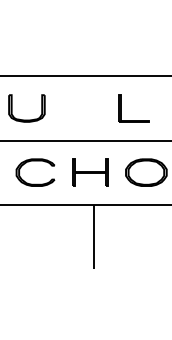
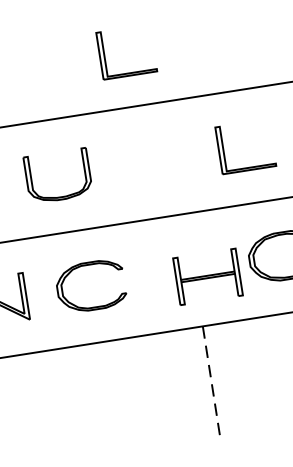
part: (63, 45) -> (105, 55), added
part: (90, 172) -> (208, 276), moved
line: (94, 237) -> (212, 383), solid -> dashed

